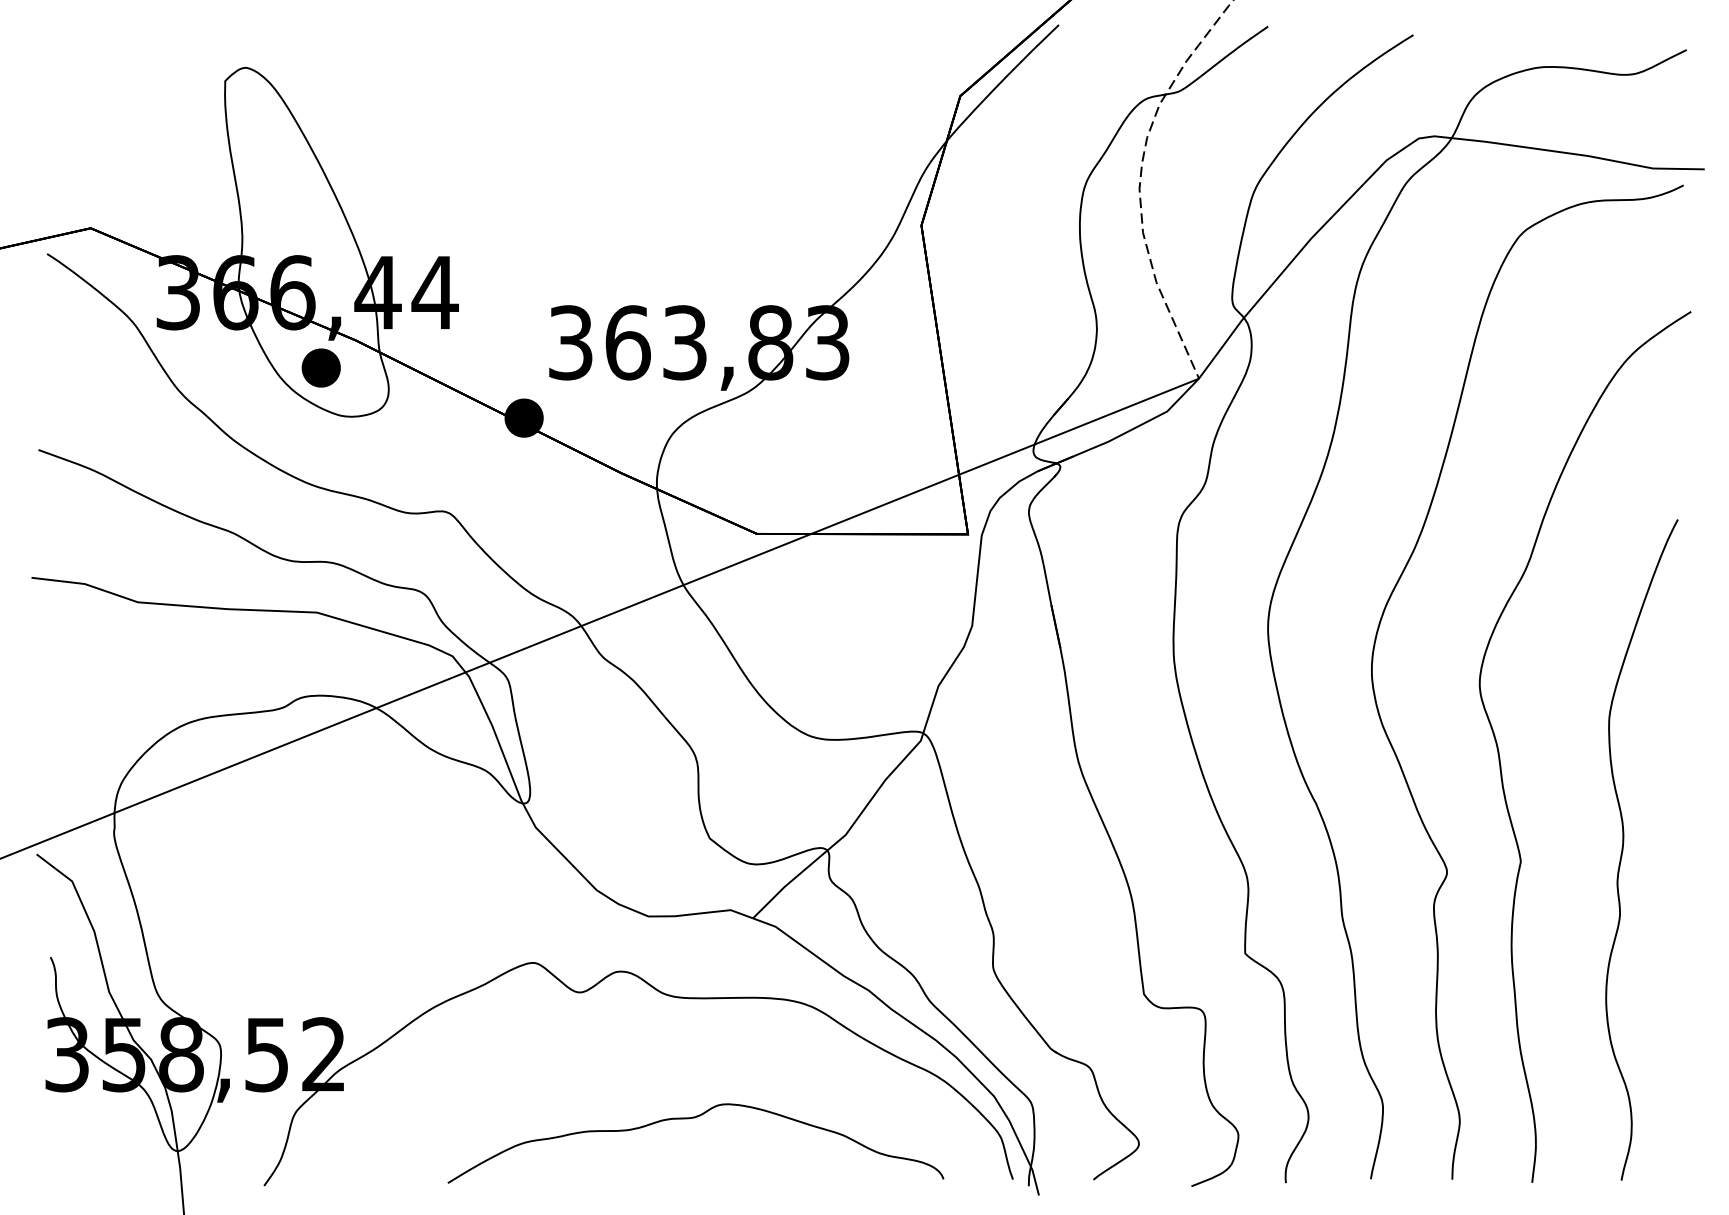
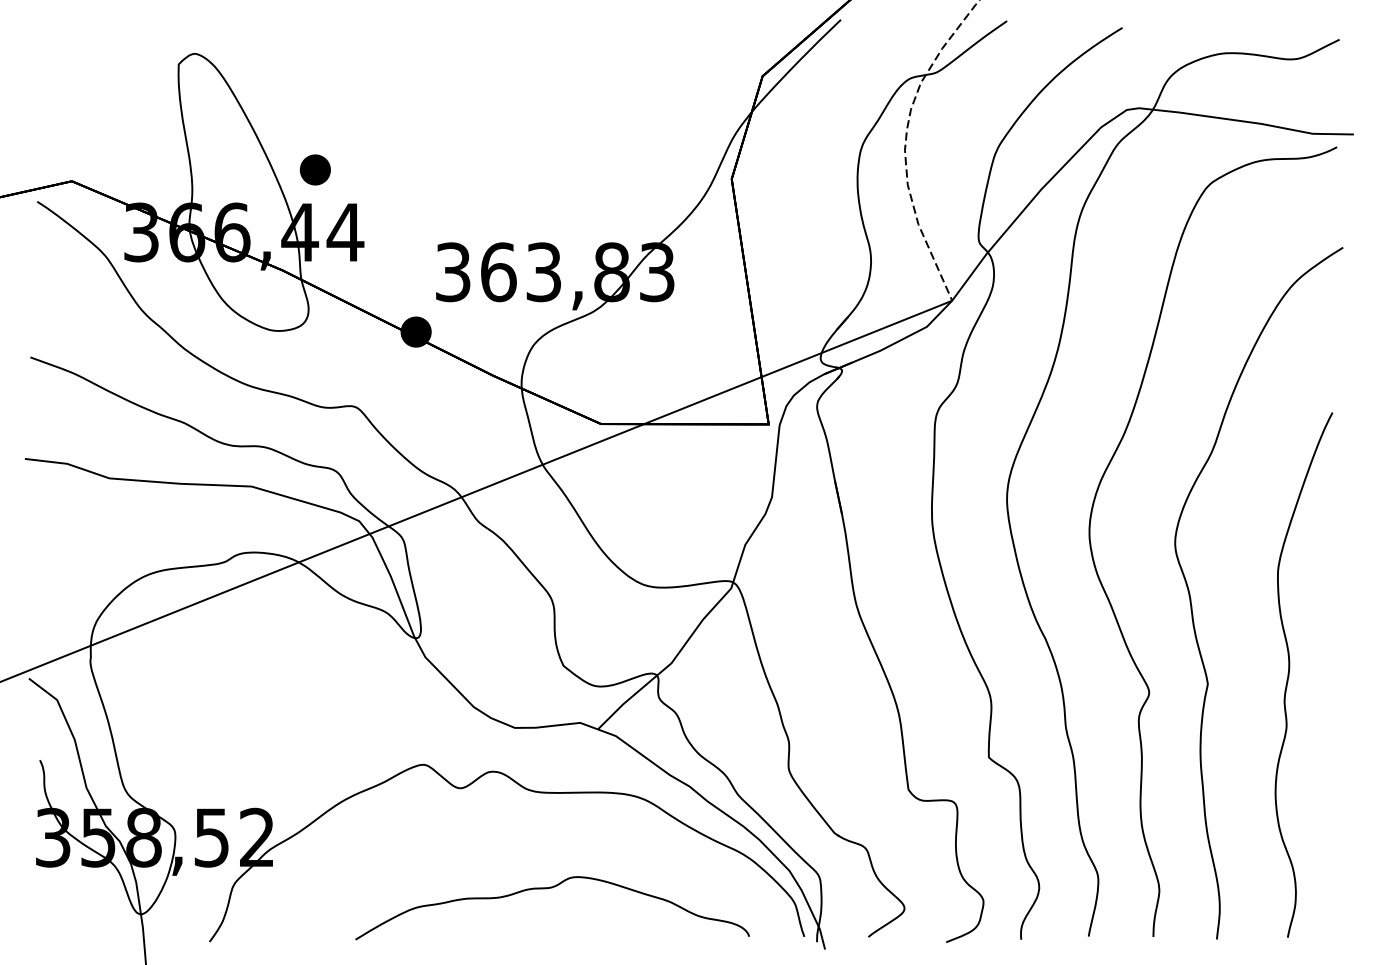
part: (320, 367) -> (314, 169), moved

